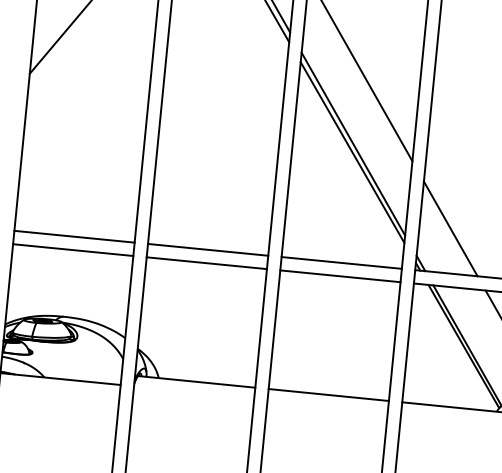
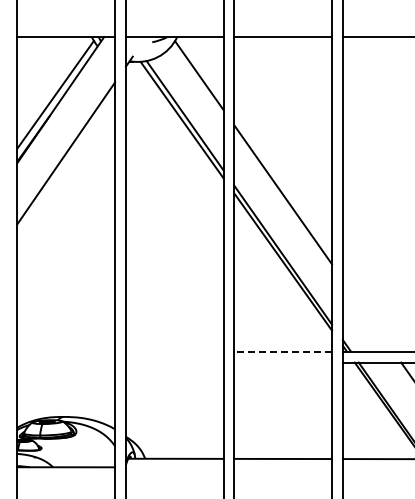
line: (449, 228) -> (367, 315), removed
line: (74, 236) -> (66, 351), removed
line: (207, 249) -> (174, 351), removed
line: (73, 250) -> (66, 362), removed
line: (342, 262) -> (283, 351), solid -> dashed
line: (206, 263) -> (174, 362), removed
line: (340, 276) -> (283, 362), removed

